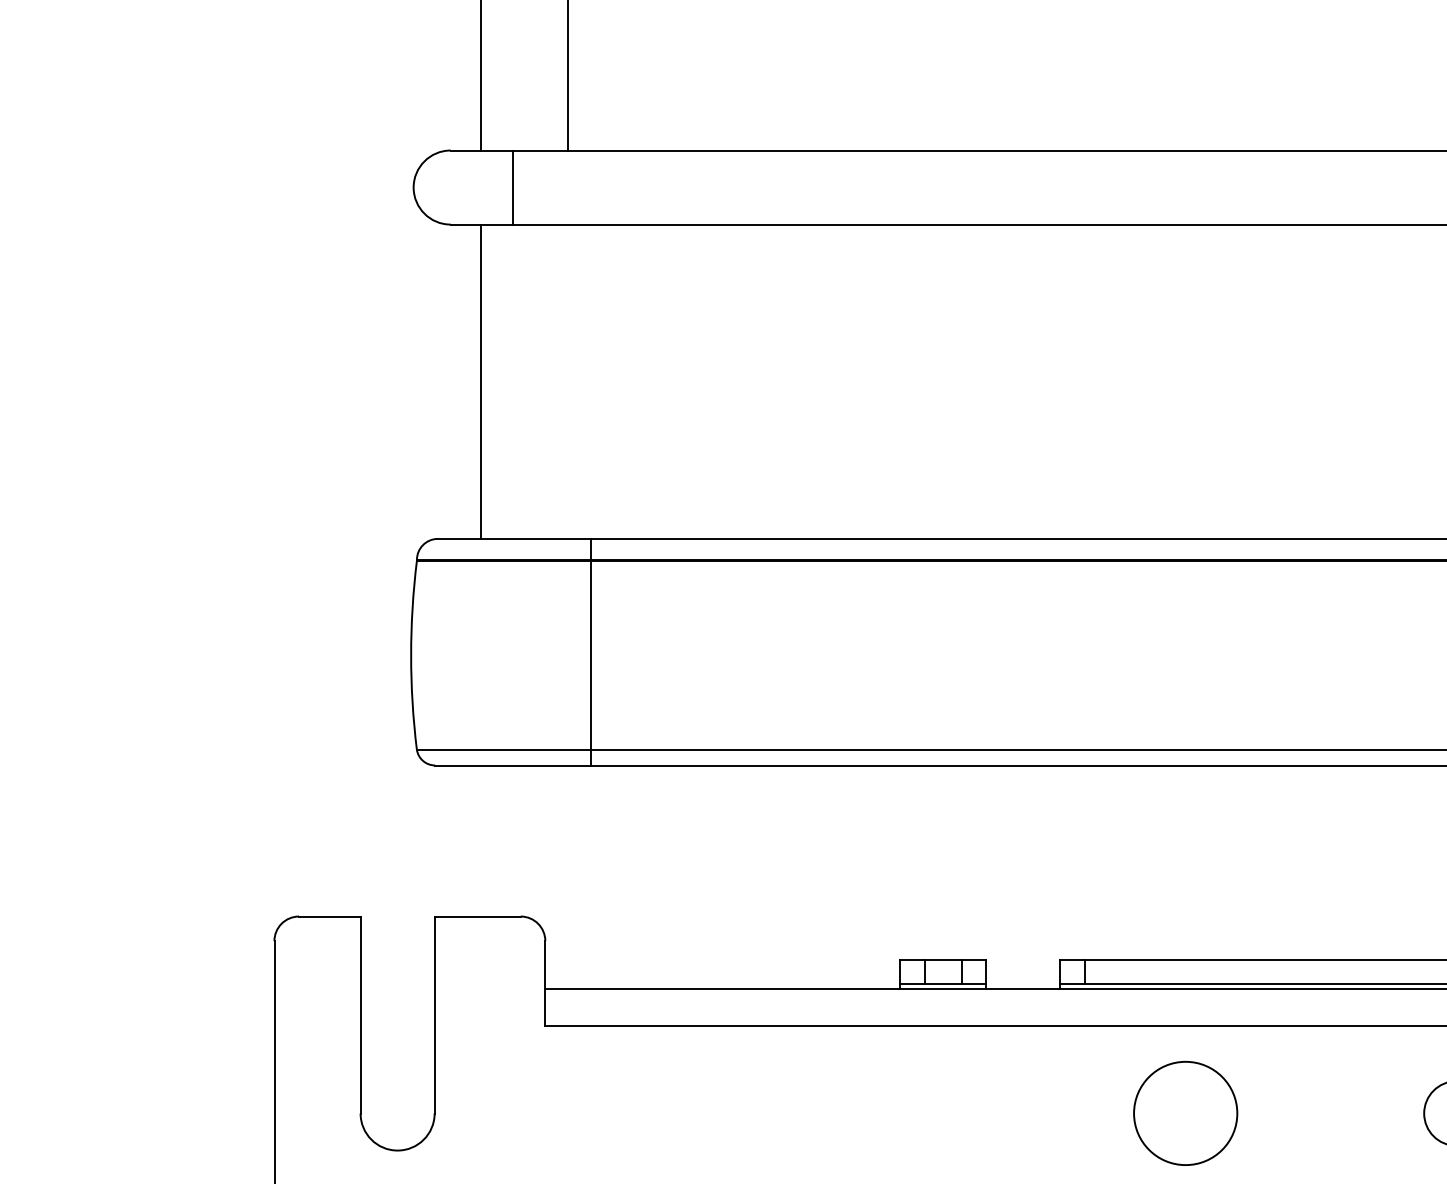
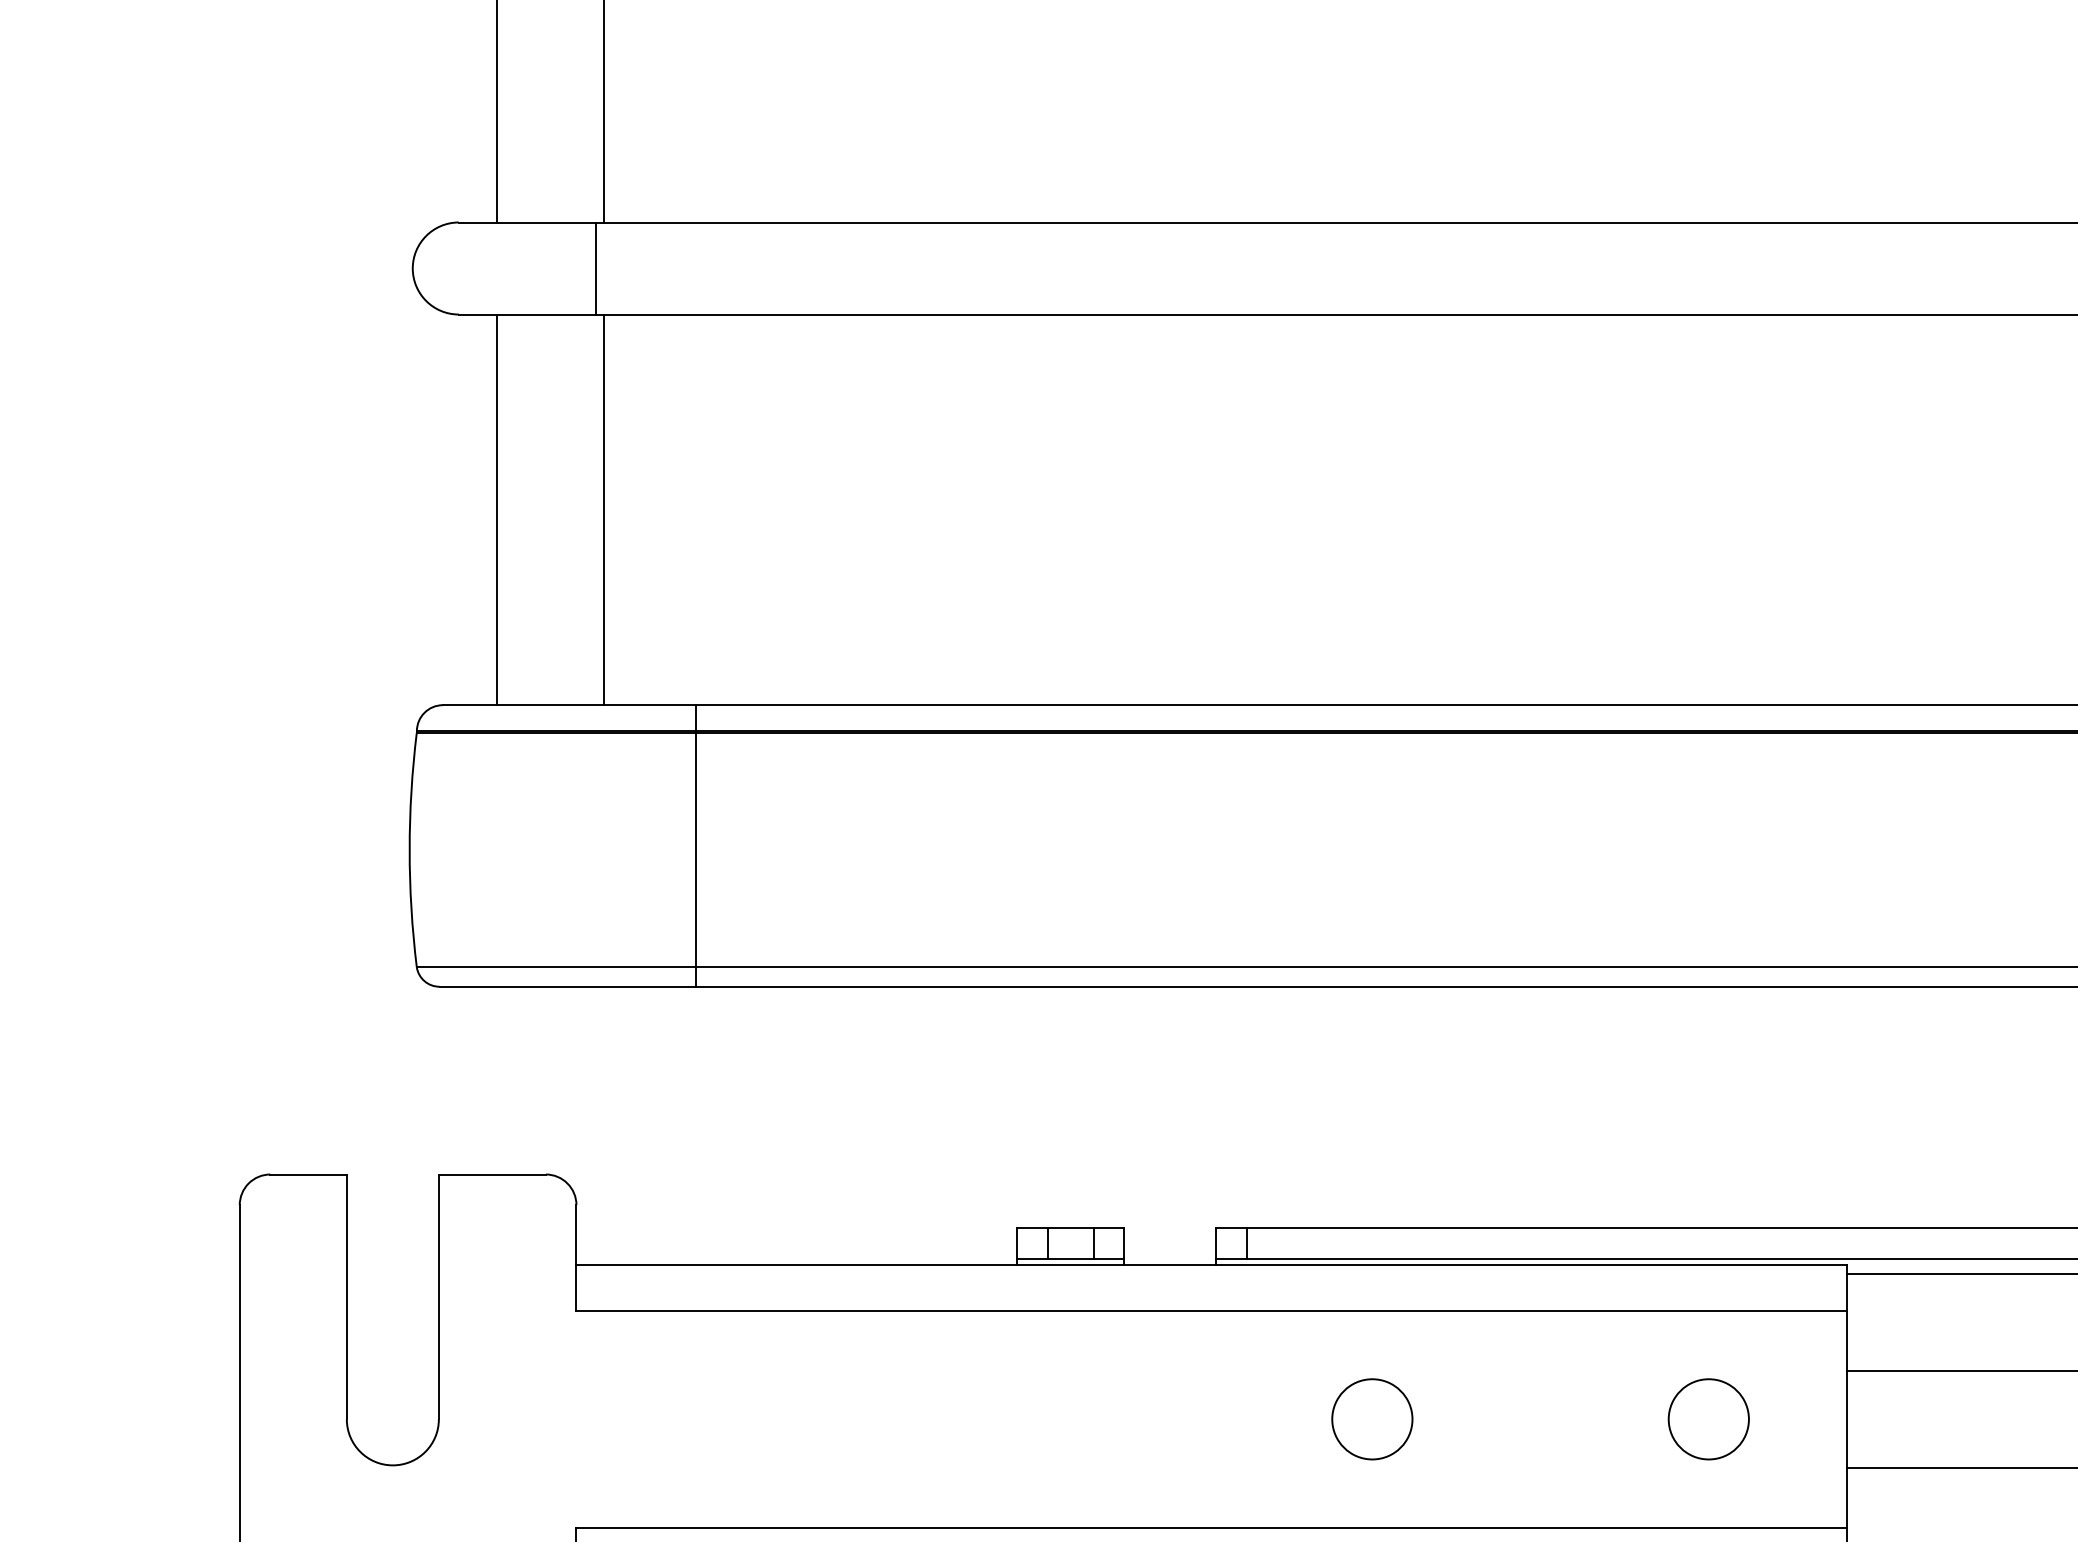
line: (513, 187) -> (596, 268), moved
line: (567, 381) -> (604, 509), added
line: (590, 651) -> (695, 845), moved
circle: (1185, 1113) -> (1372, 1419), size x0.62

